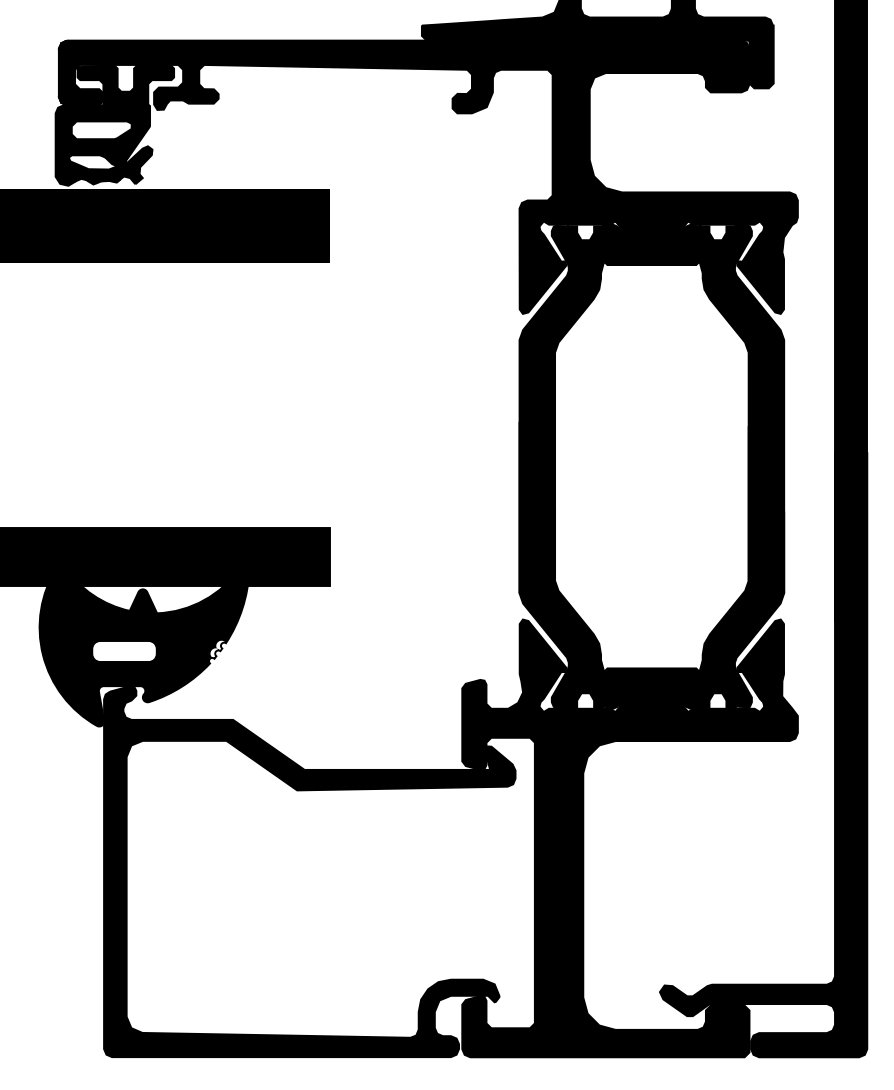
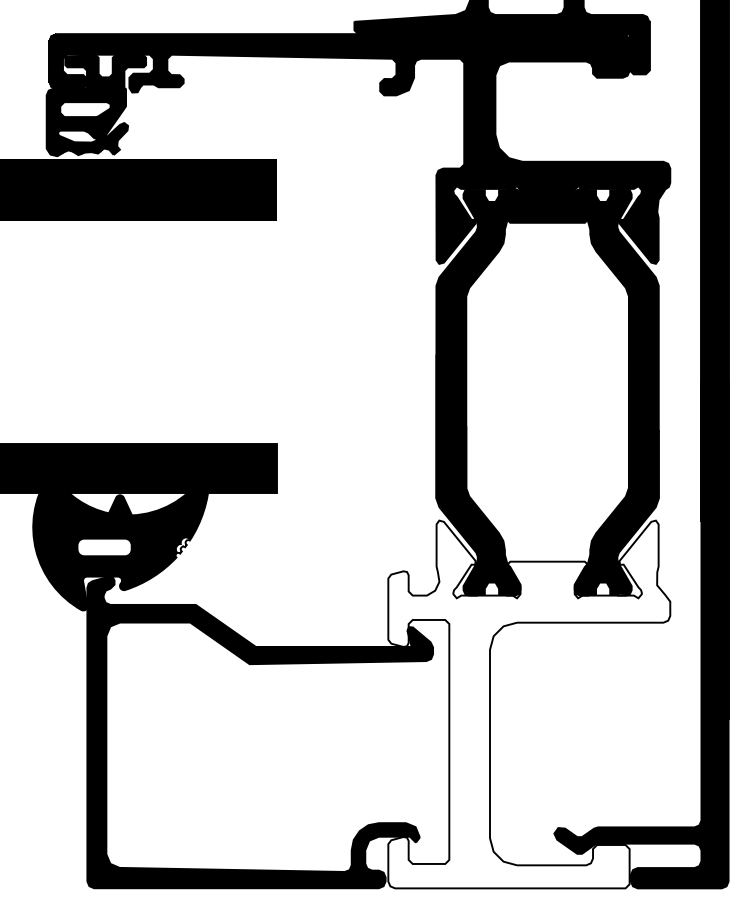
fill: (629, 838) -> (528, 704), removed

